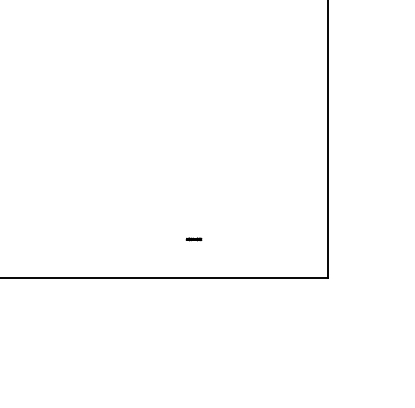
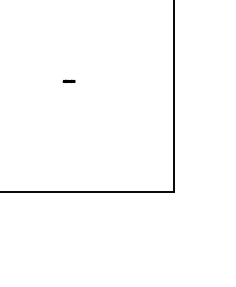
part: (193, 239) -> (68, 81), moved

